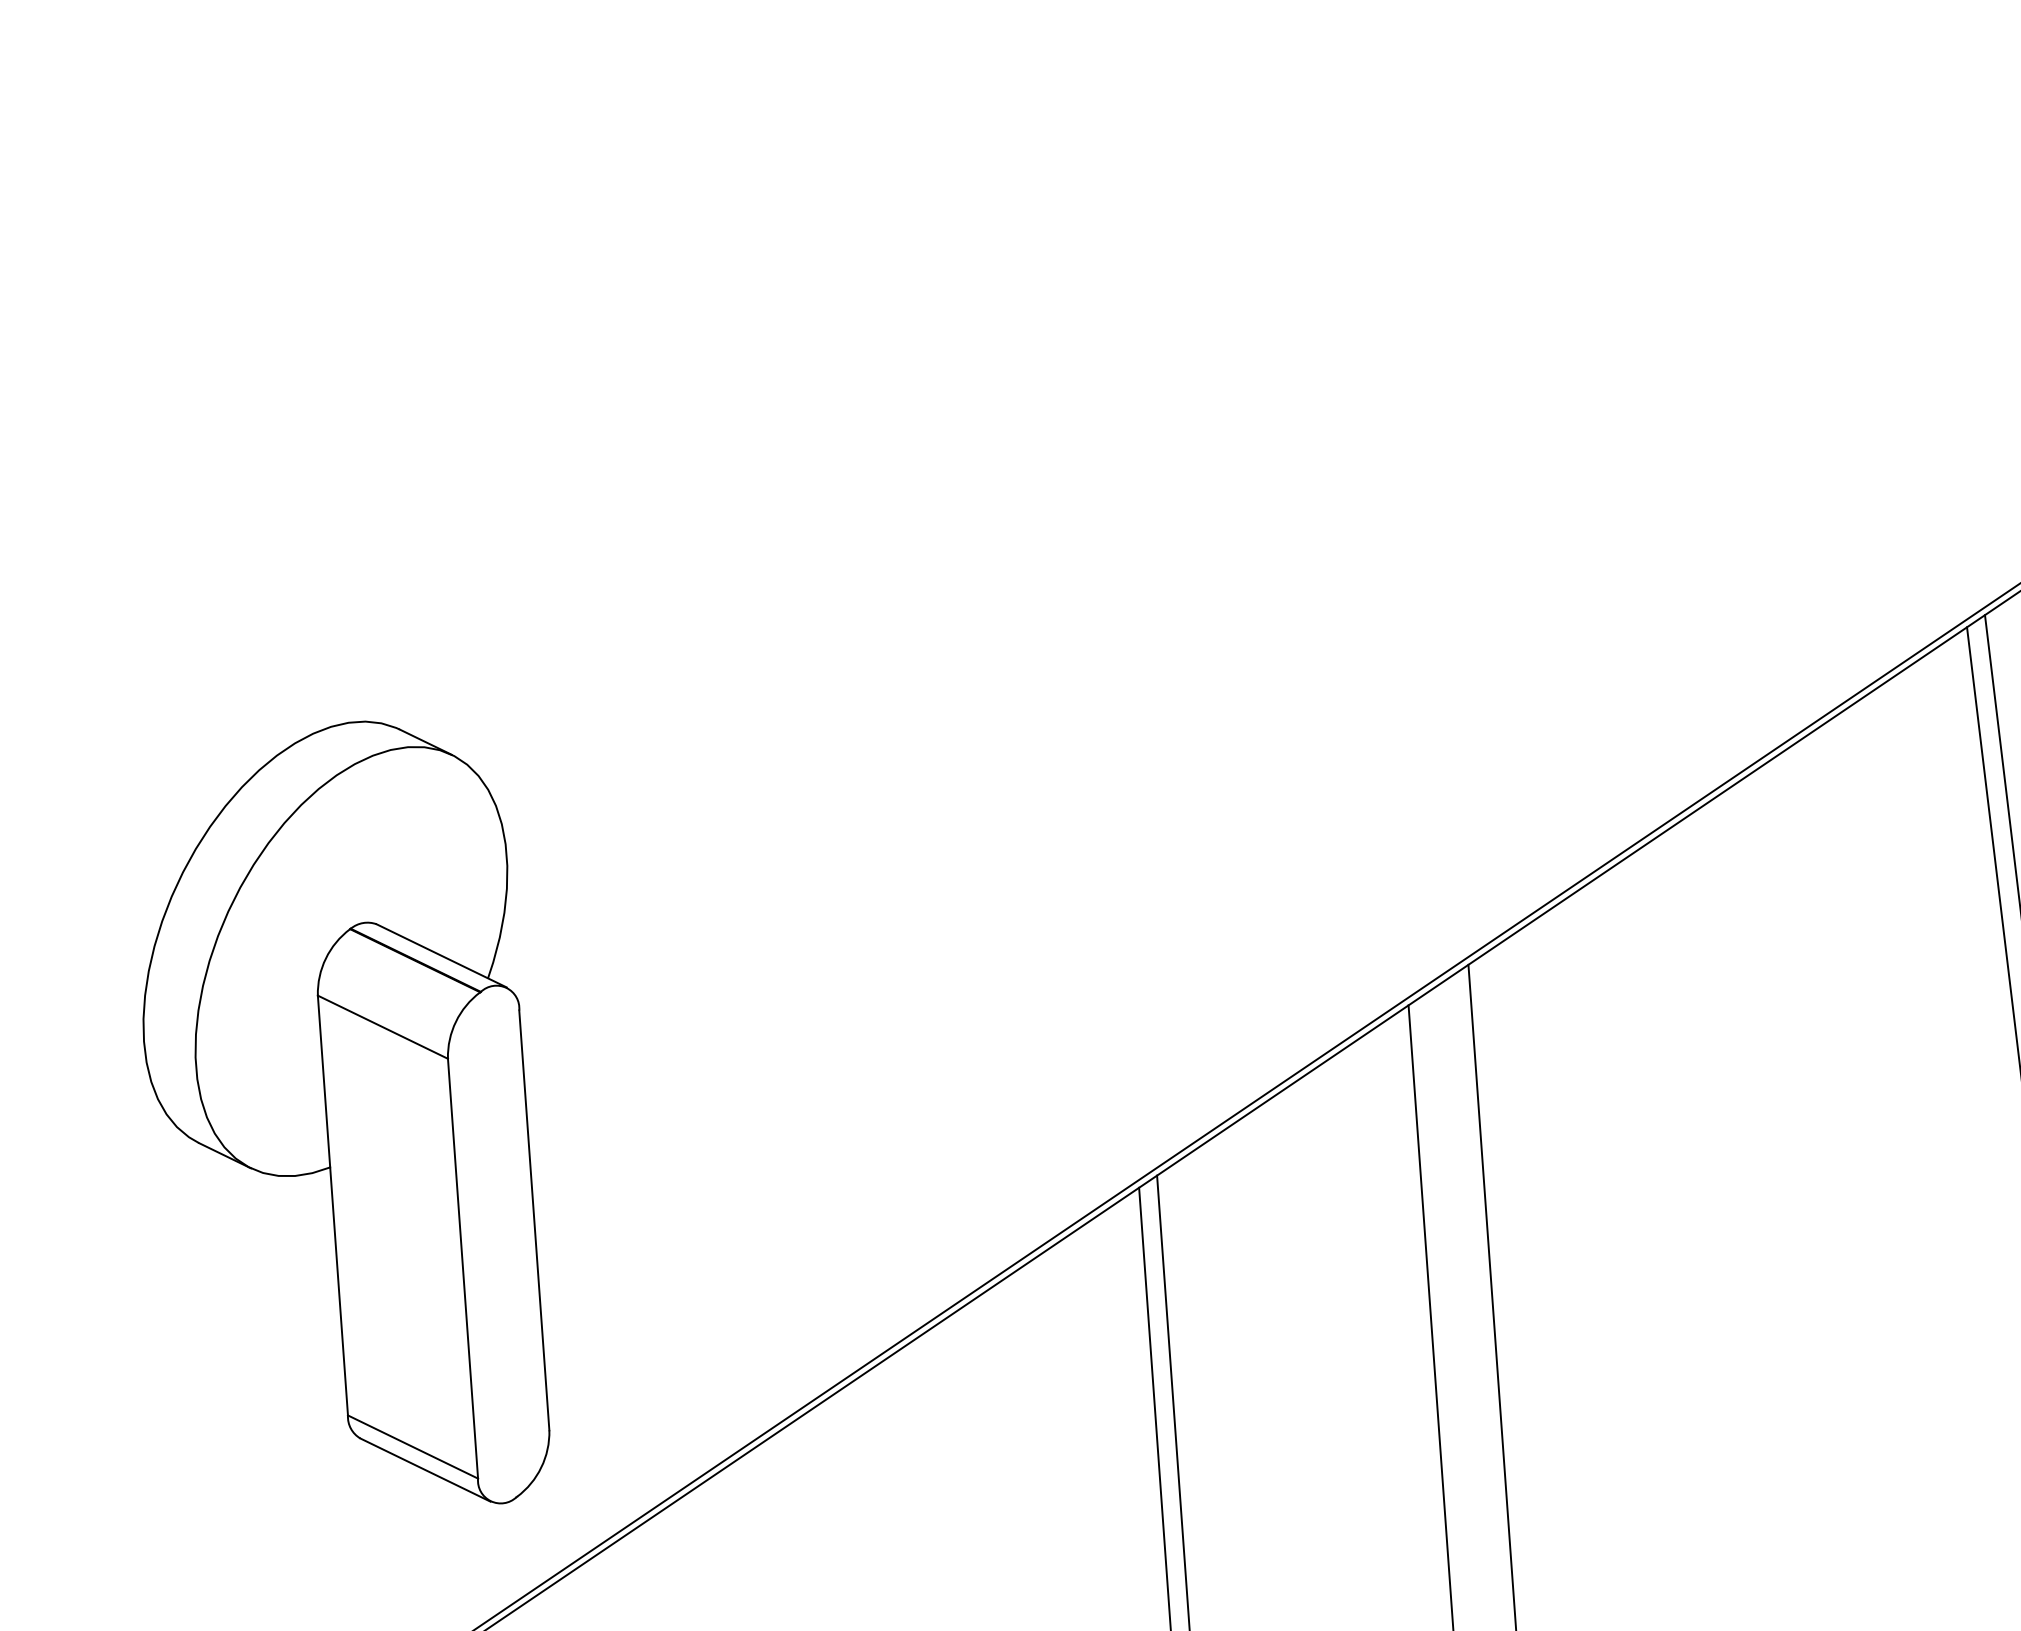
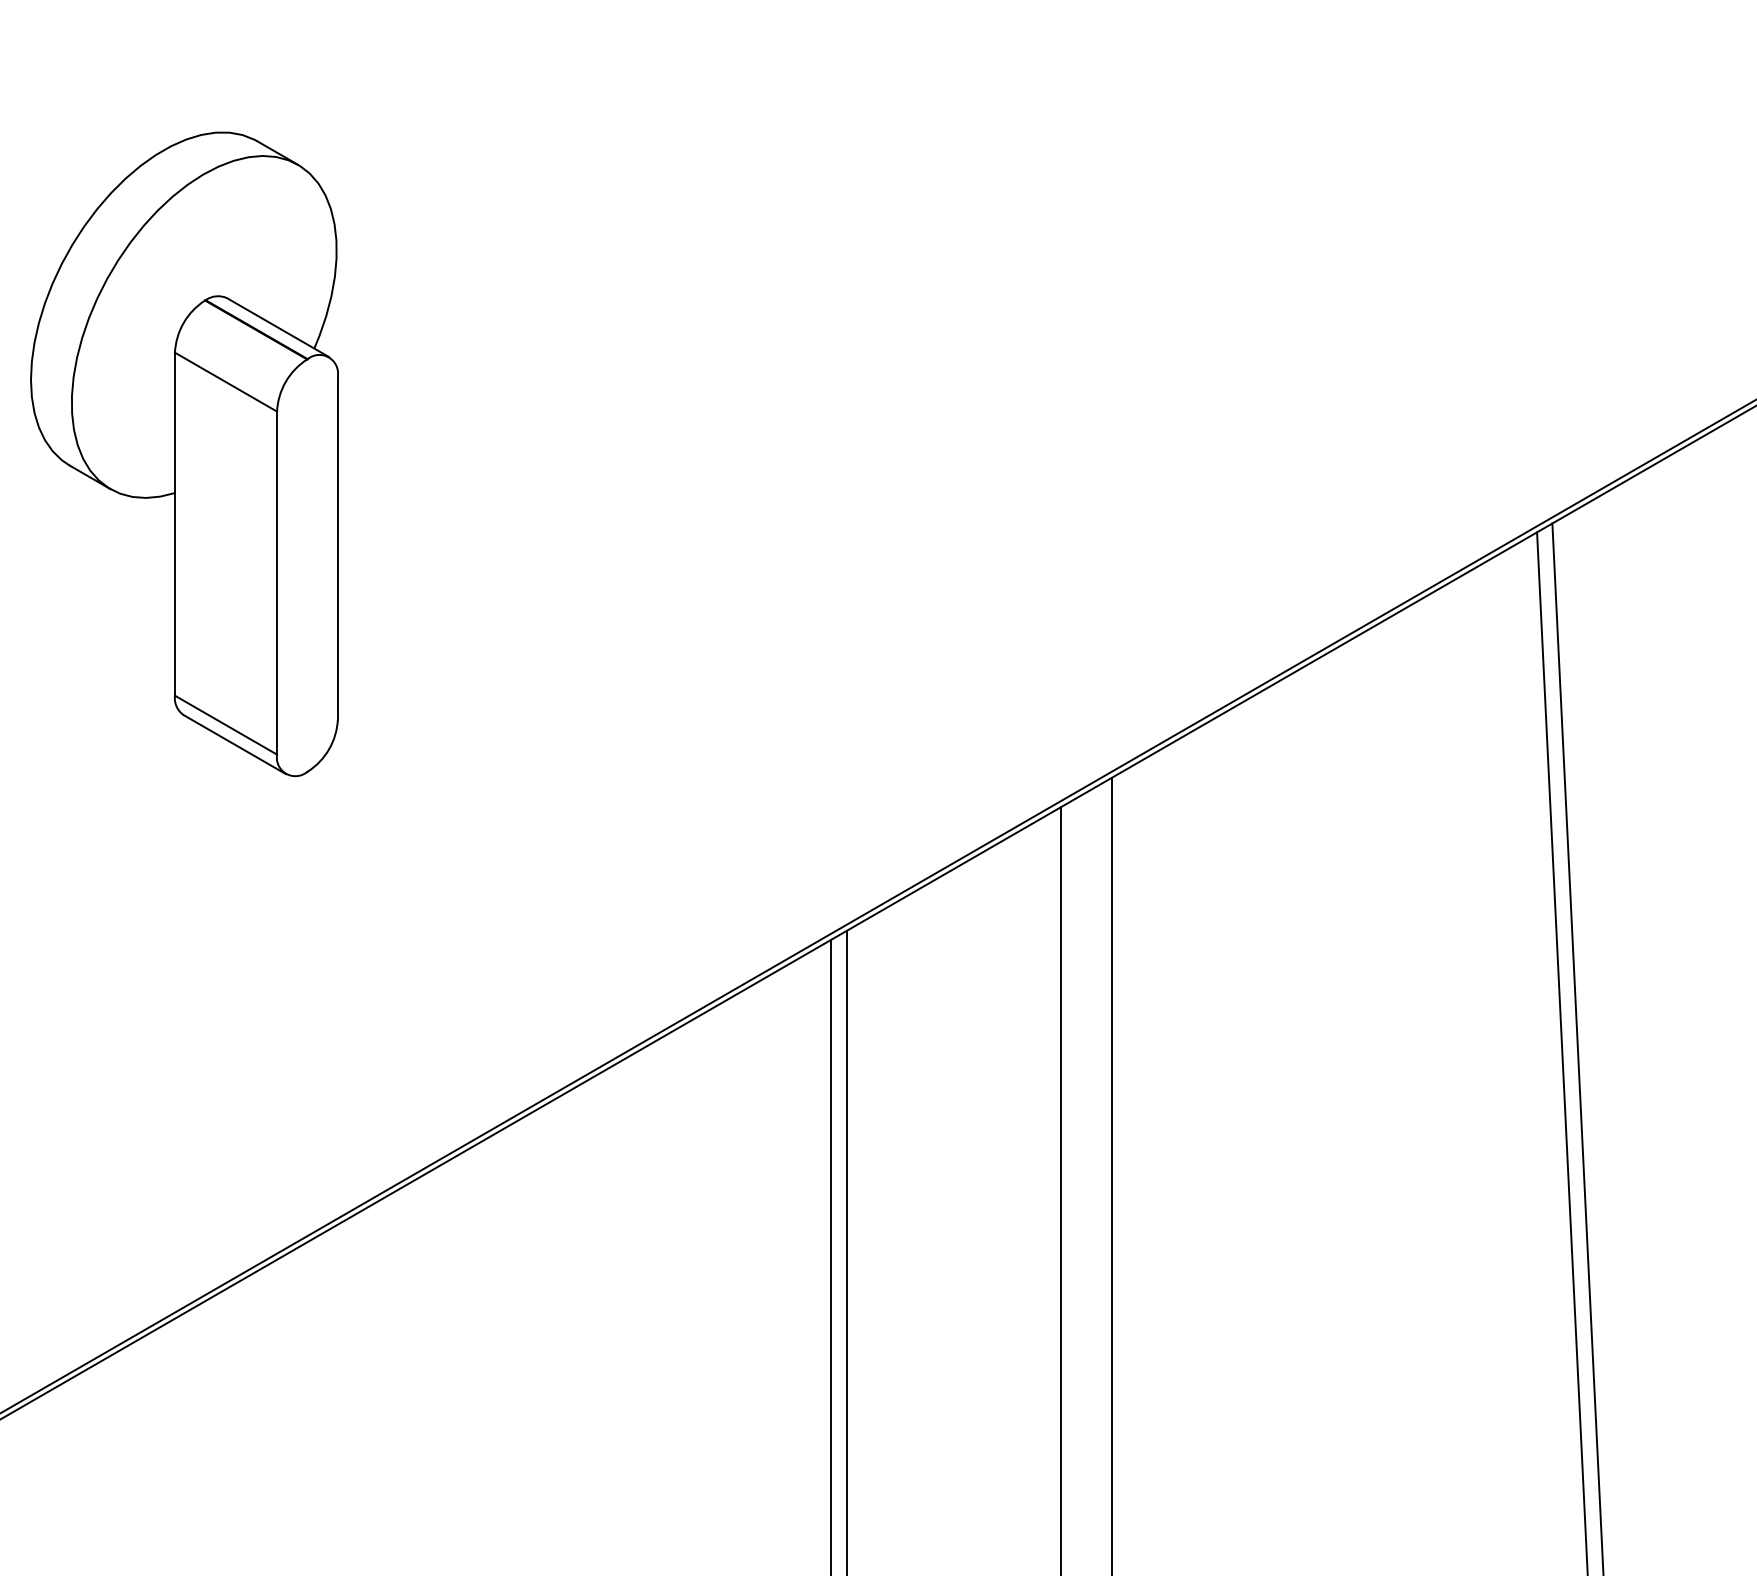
part: (338, 1119) -> (184, 454), moved

